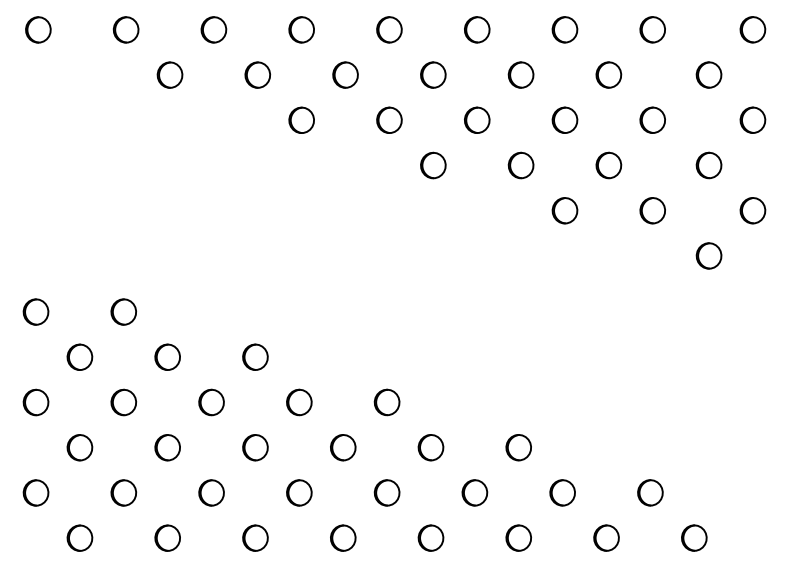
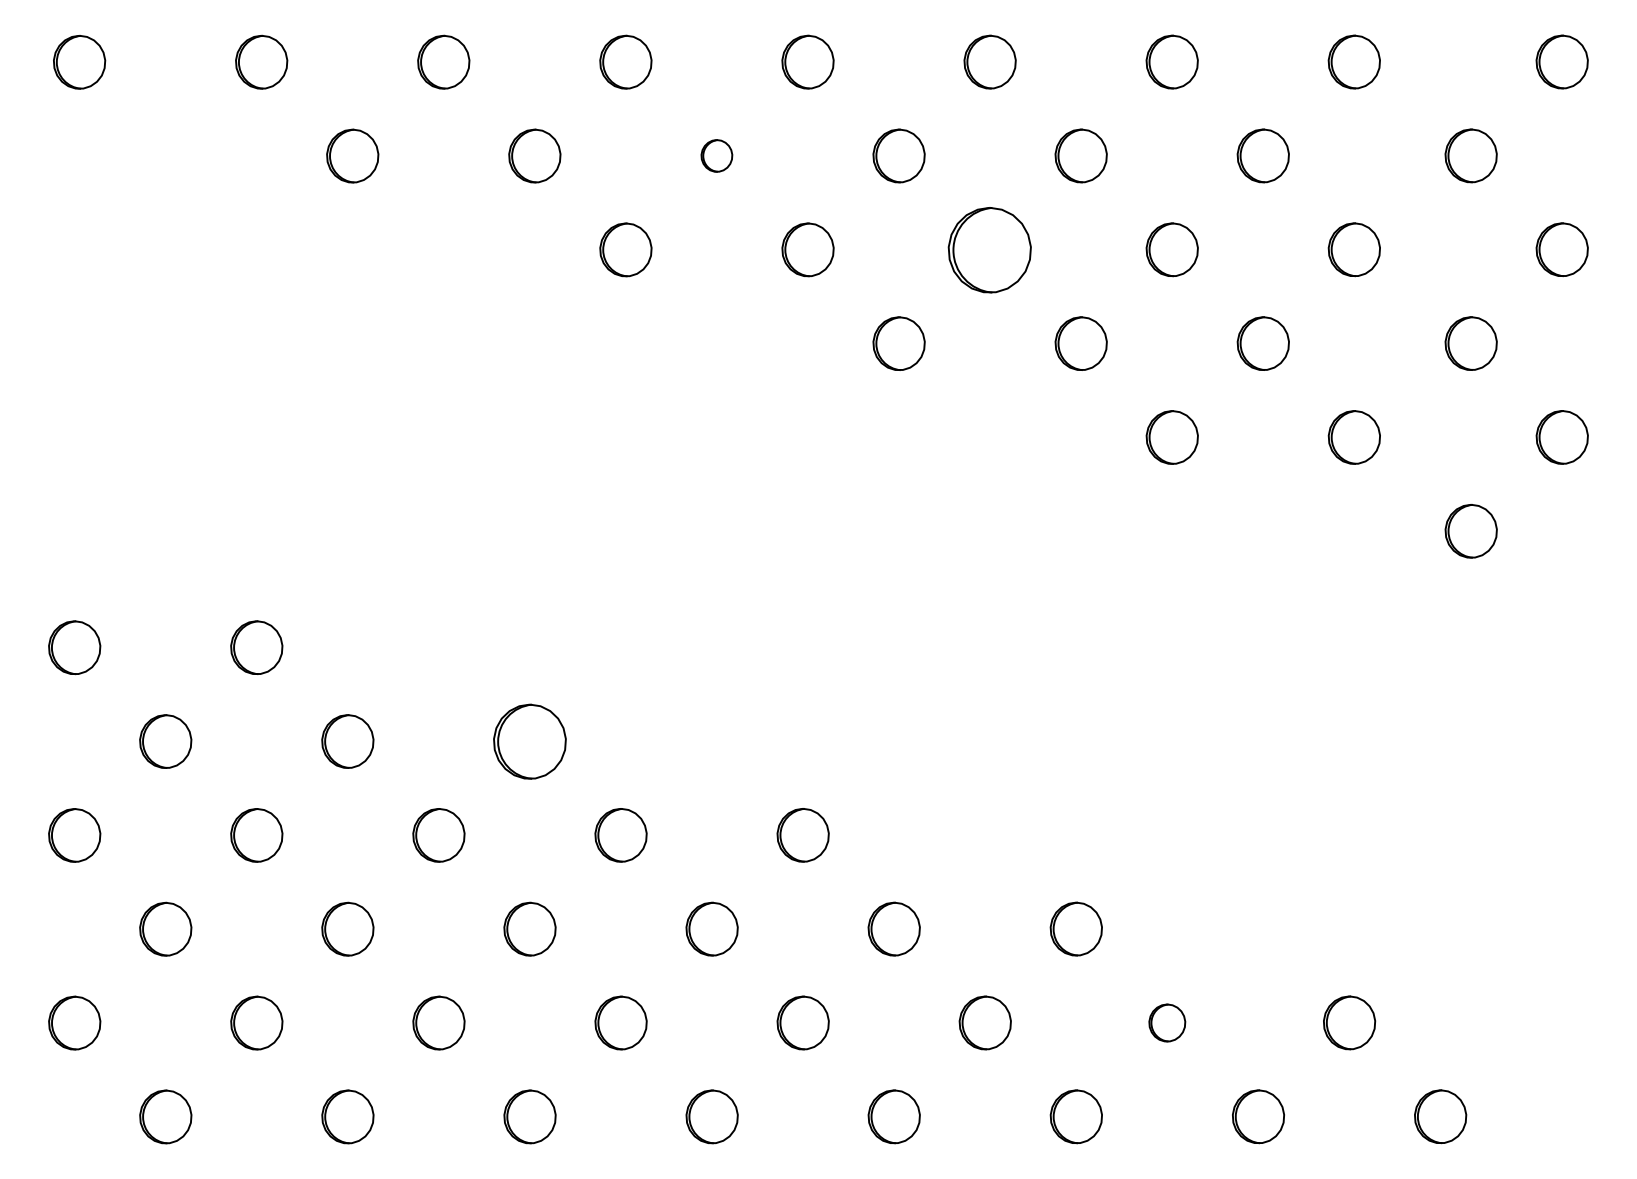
part: (345, 74) -> (716, 154), size x0.6
part: (477, 119) -> (990, 248), size x1.6
part: (255, 356) -> (530, 739), size x1.4
part: (562, 492) -> (1167, 1022), size x0.7

